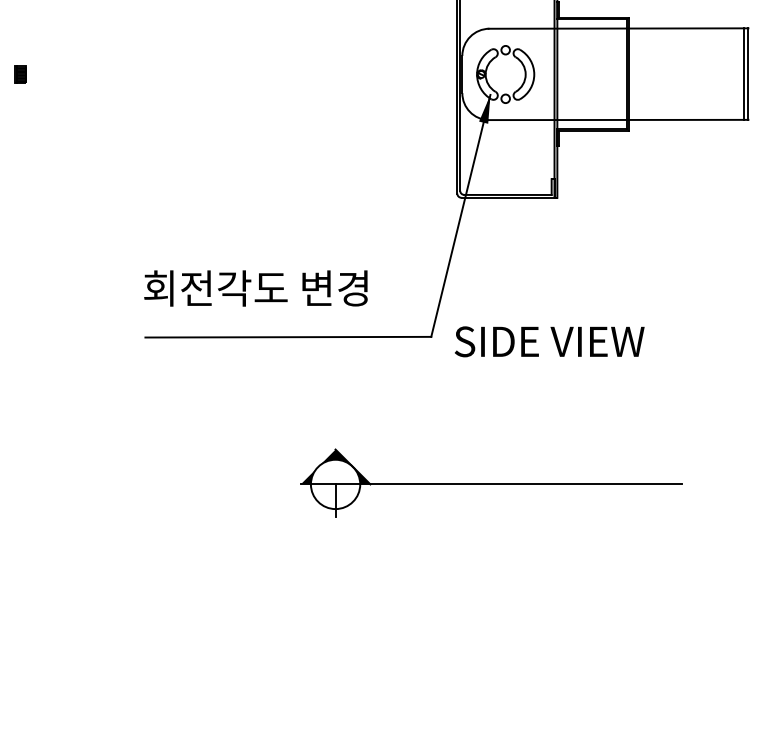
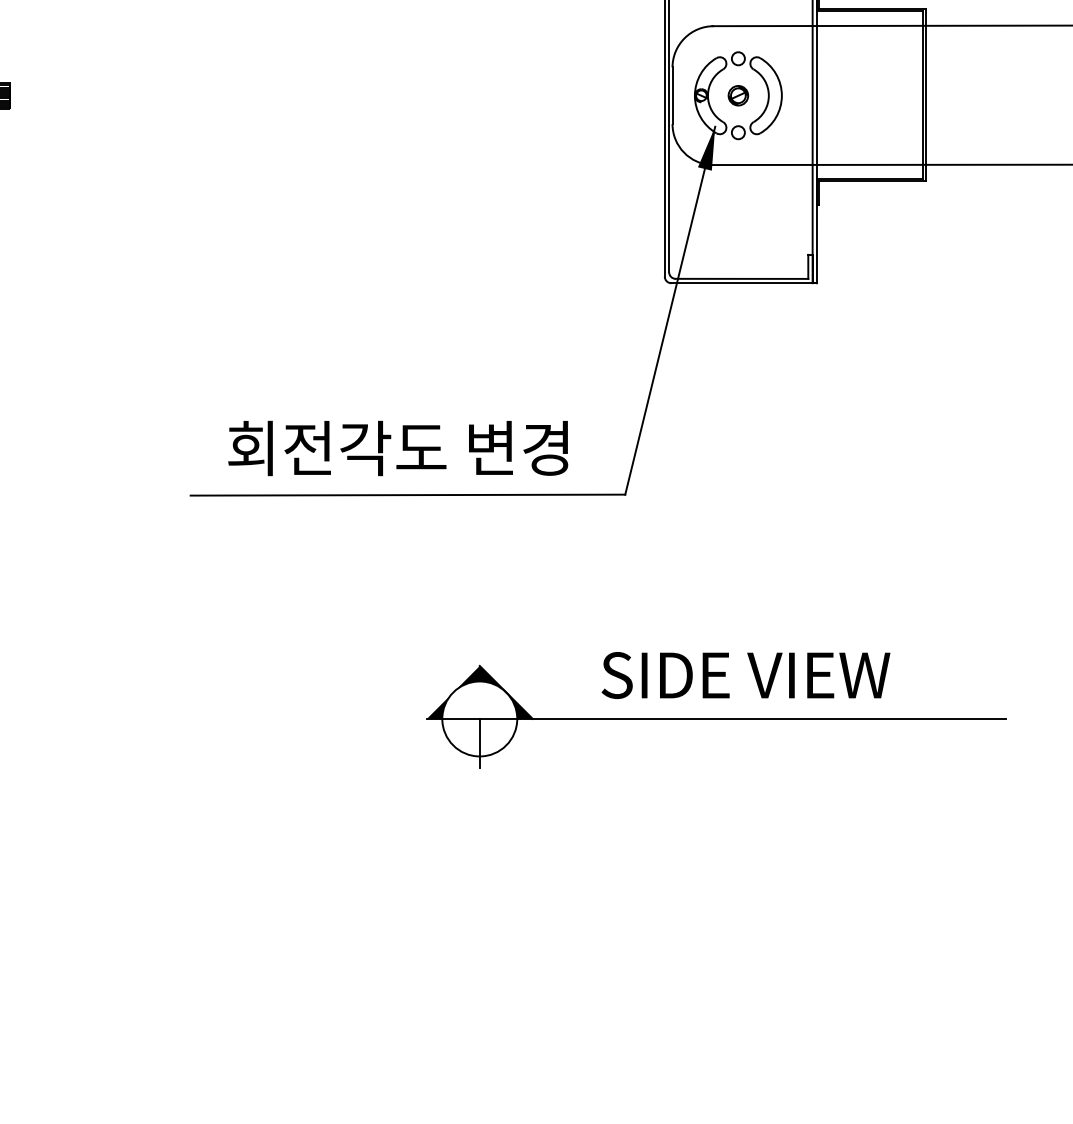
part: (505, 74) -> (738, 95), added
text: (255, 288) -> (397, 448), moved
text: (549, 341) -> (745, 674), moved

